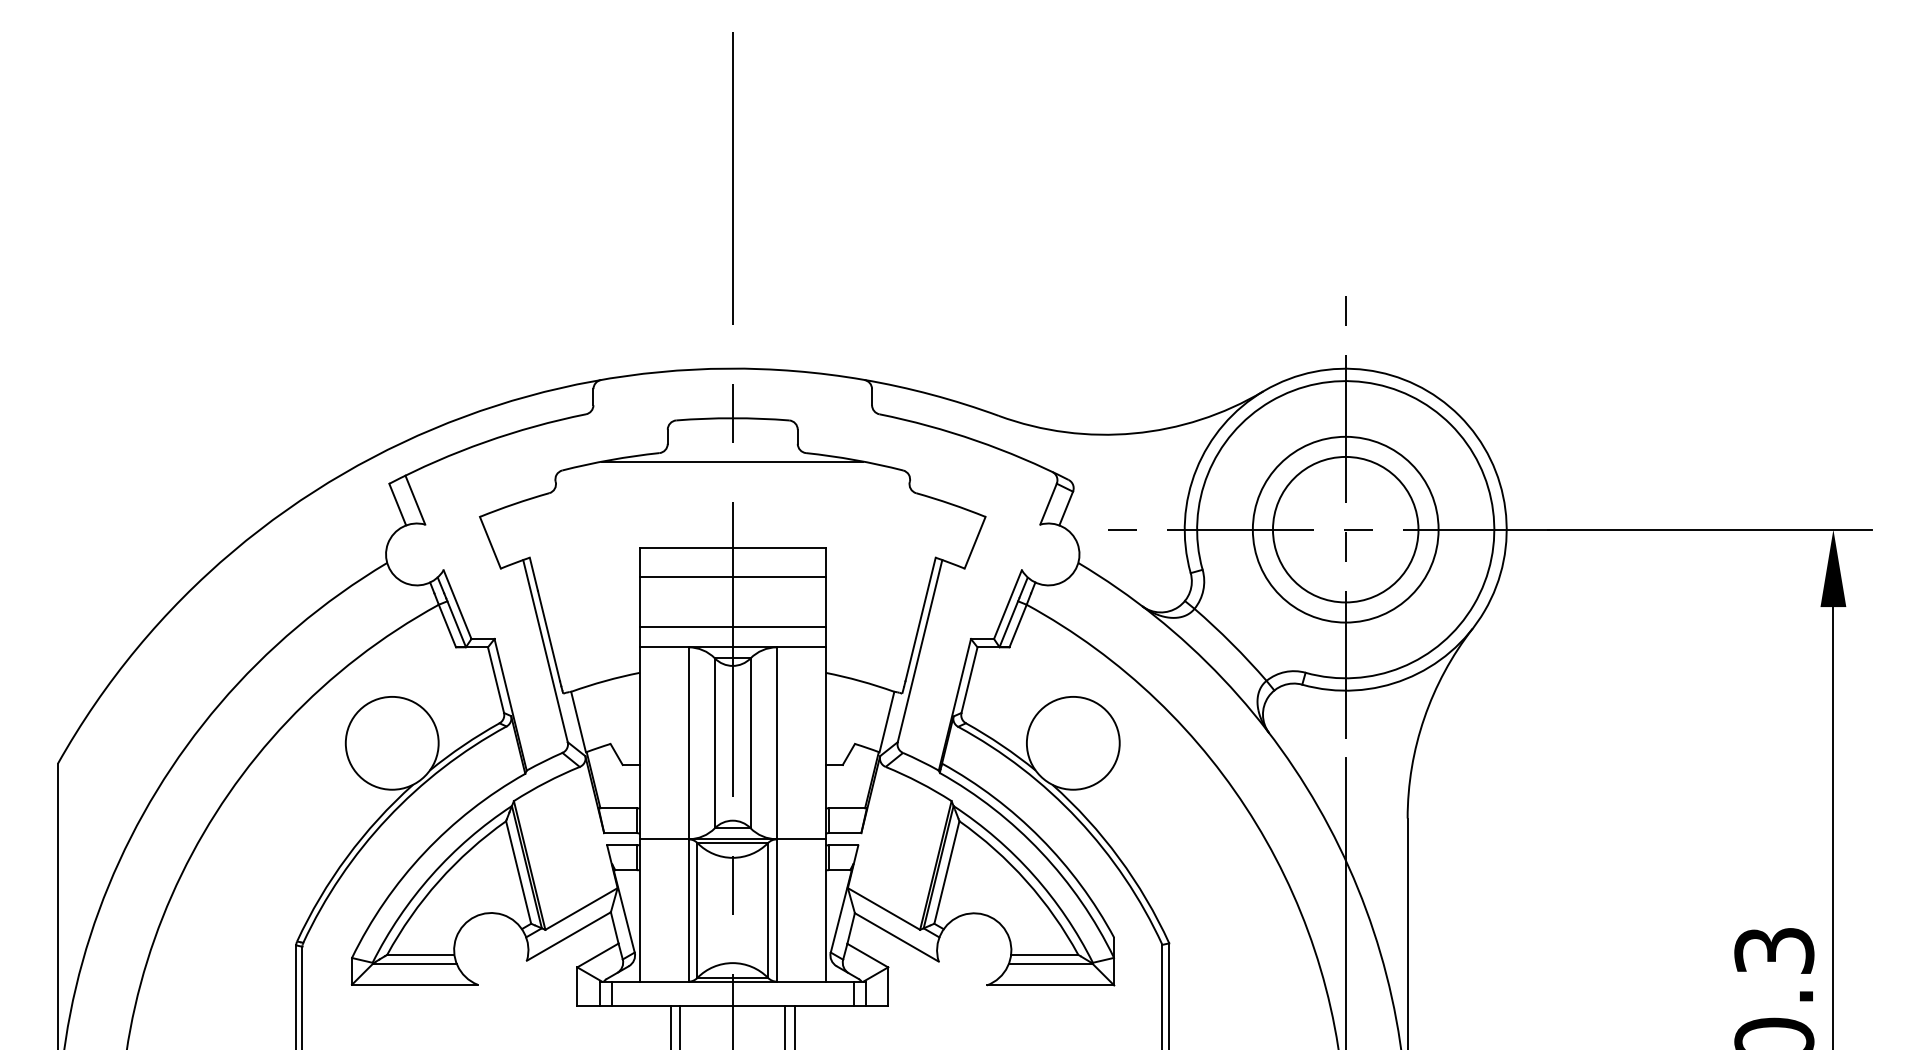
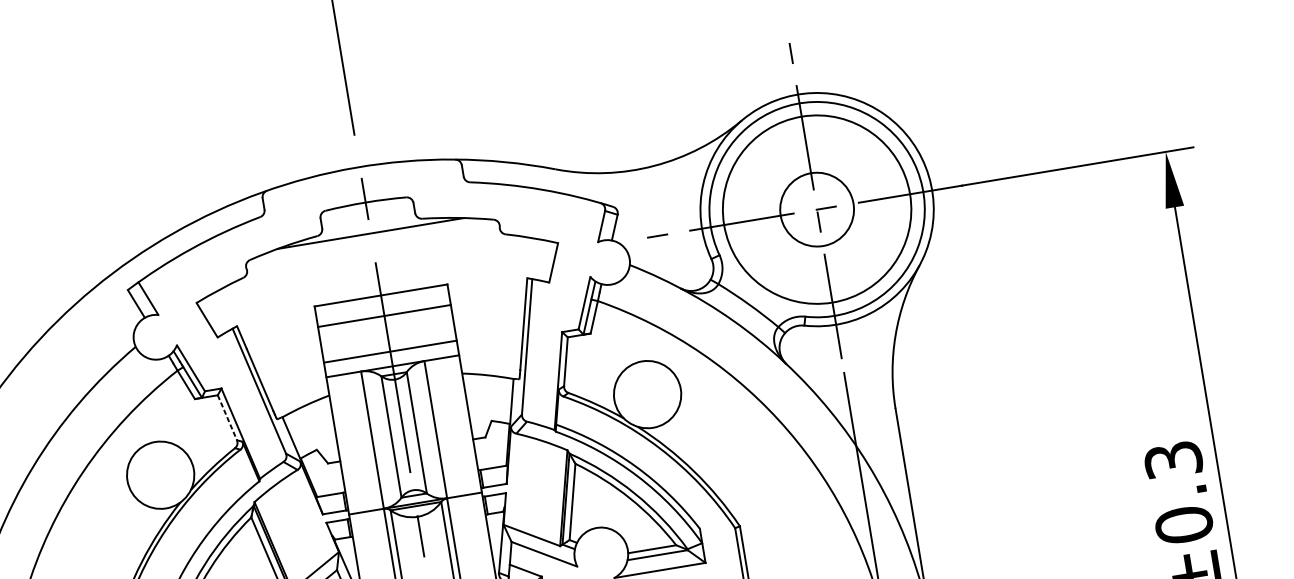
circle: (1345, 529) -> (816, 209), size x0.7
circle: (1345, 529) -> (816, 209), size x1.4
line: (496, 680) -> (227, 417), solid -> dashed

